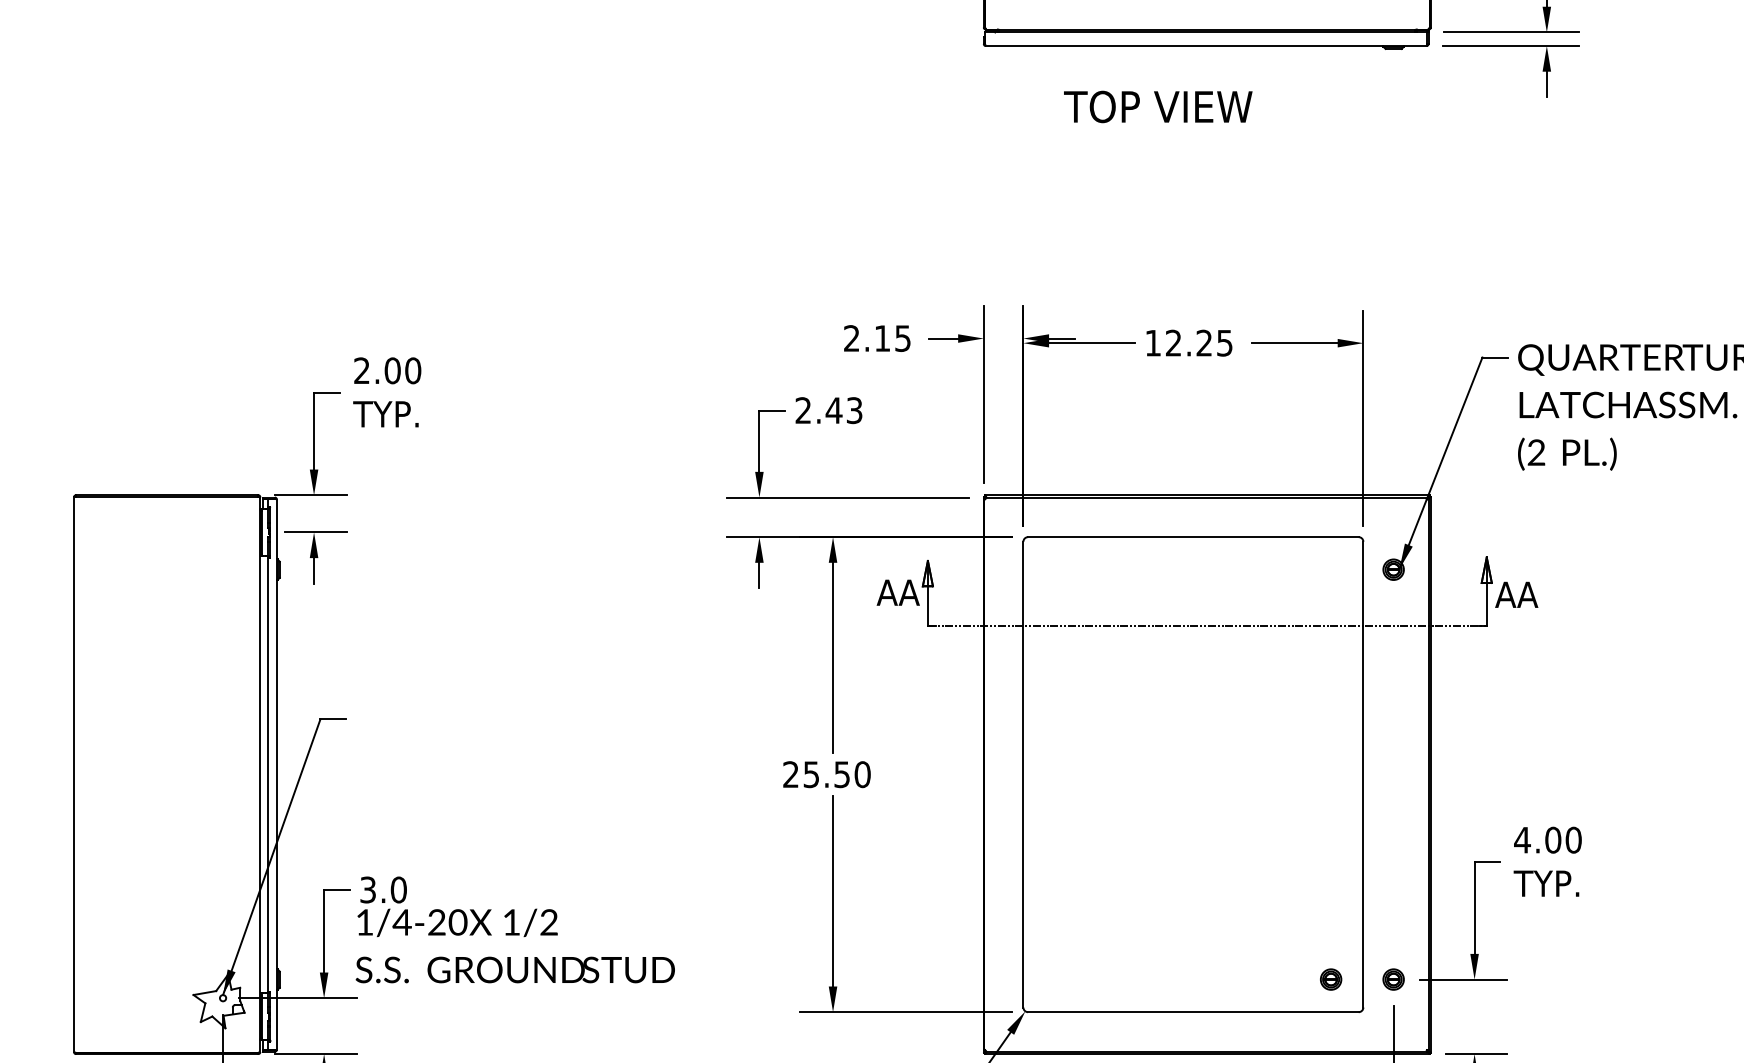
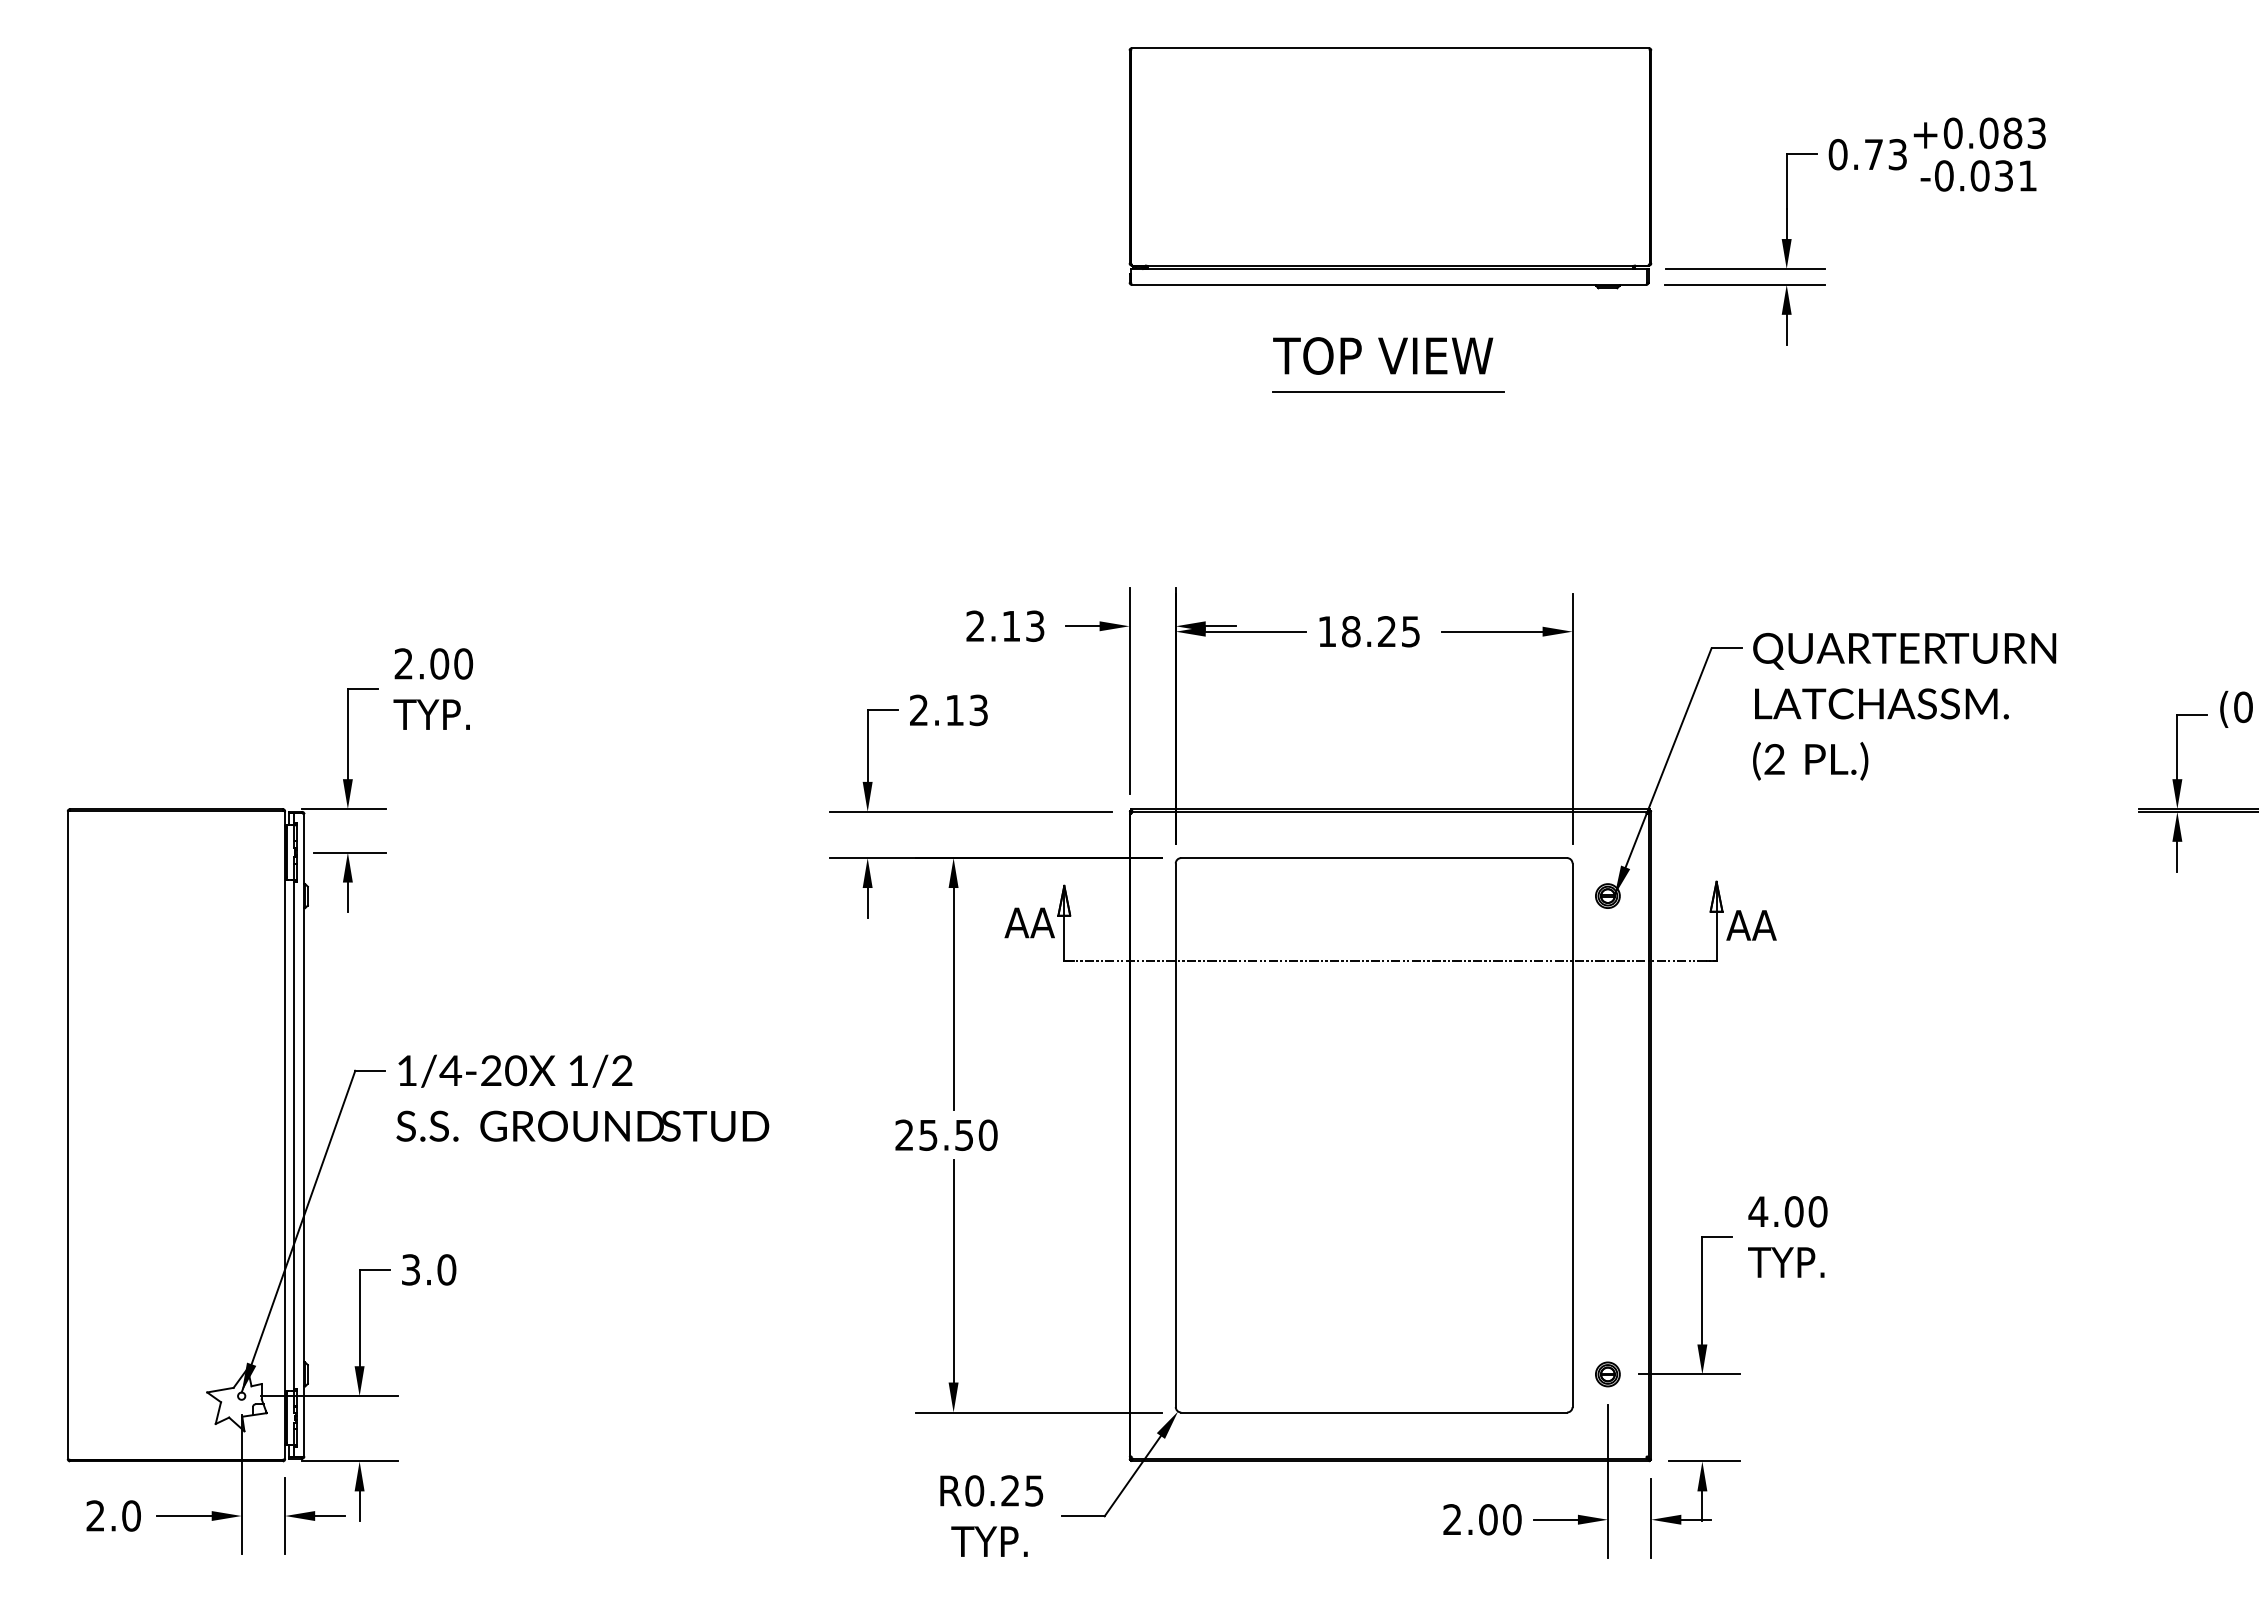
text: (1158, 106) -> (1383, 355), moved
line: (1205, 138) -> (1388, 392), added
text: (903, 337) -> (1035, 625), 2.15 -> 2.13
text: (1173, 343) -> (1351, 631), 12.25 -> 18.25
text: (833, 410) -> (954, 710), 2.43 -> 2.13
text: (515, 945) -> (582, 1097), moved
part: (1330, 979) -> (1534, 1374), removed

